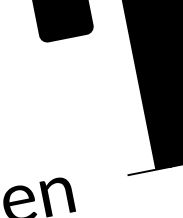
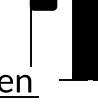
line: (51, 97) -> (30, 36), added

